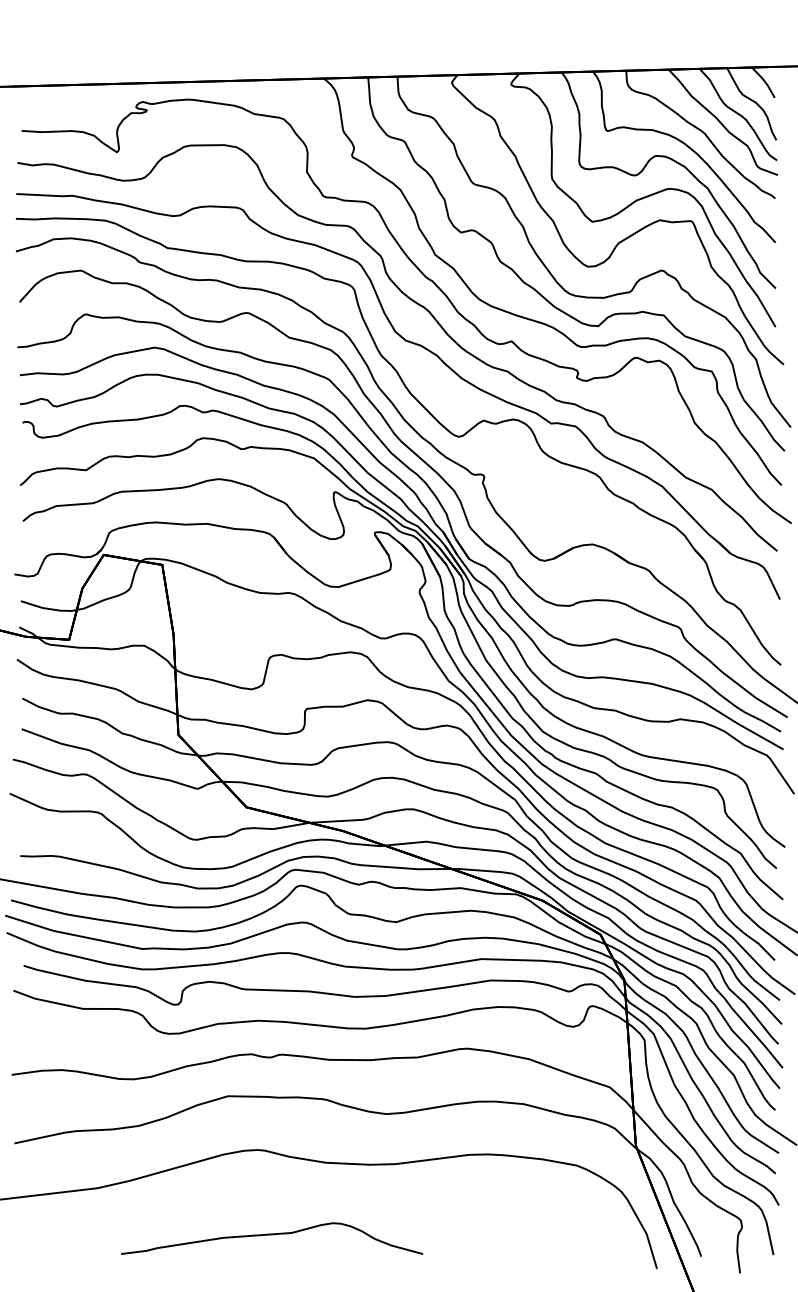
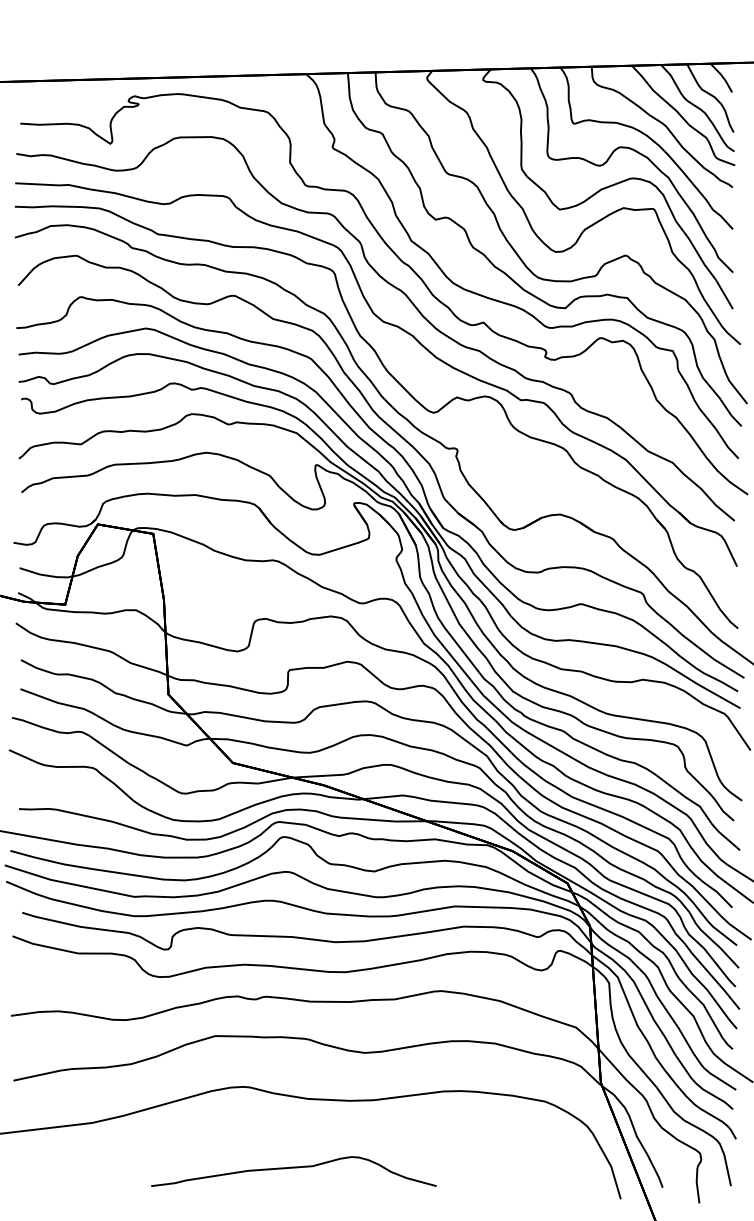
curve: (272, 1235) -> (294, 1168), moved

